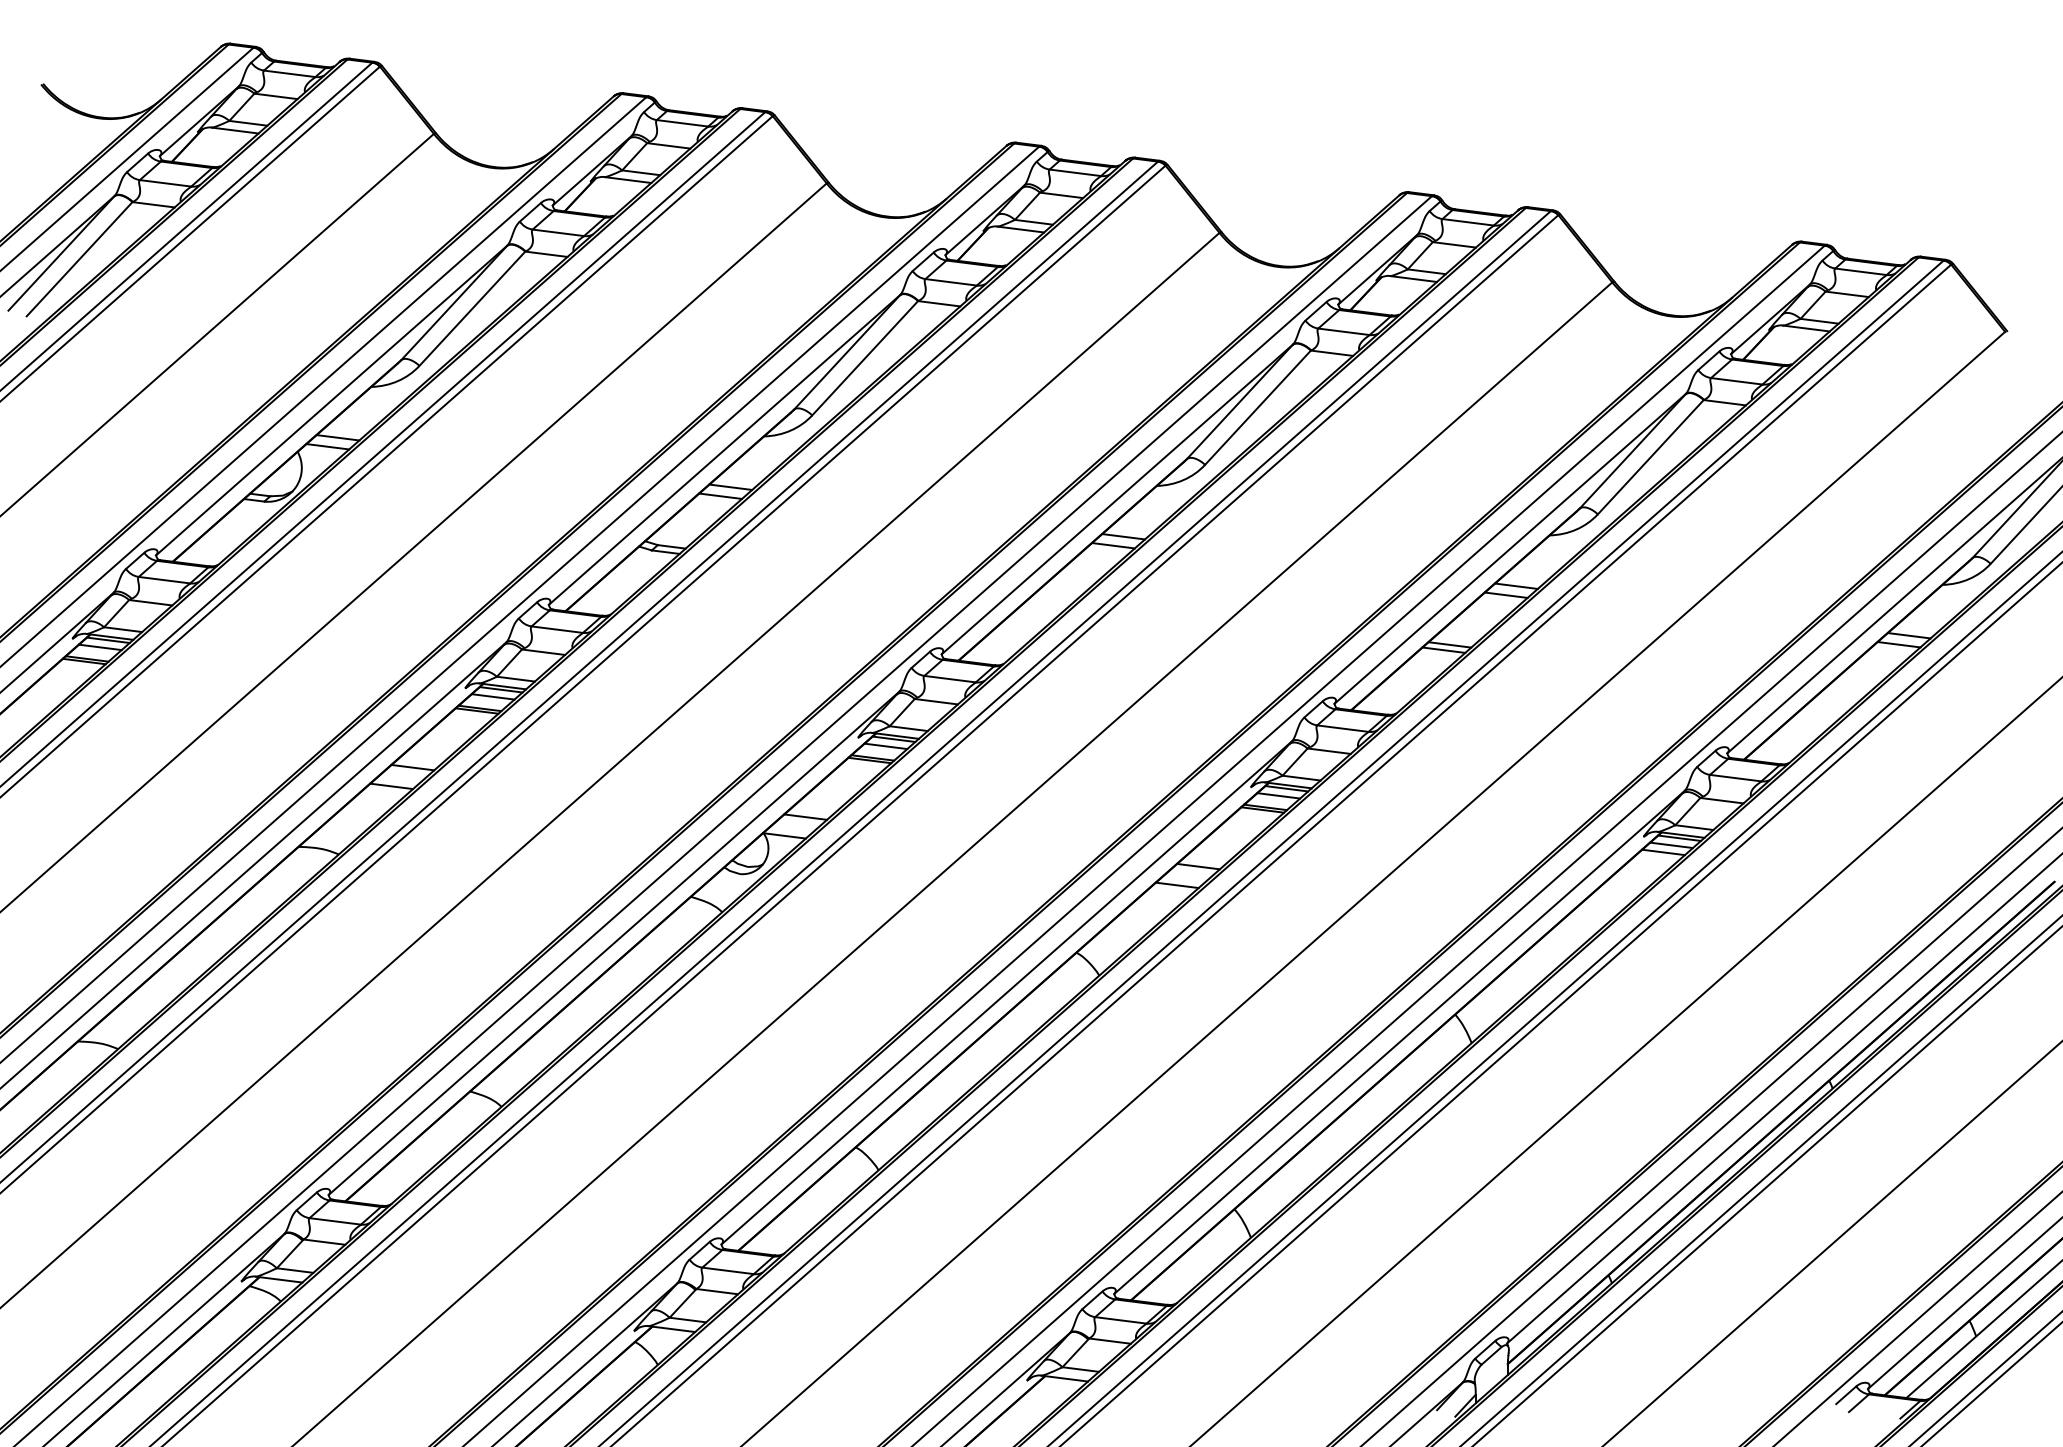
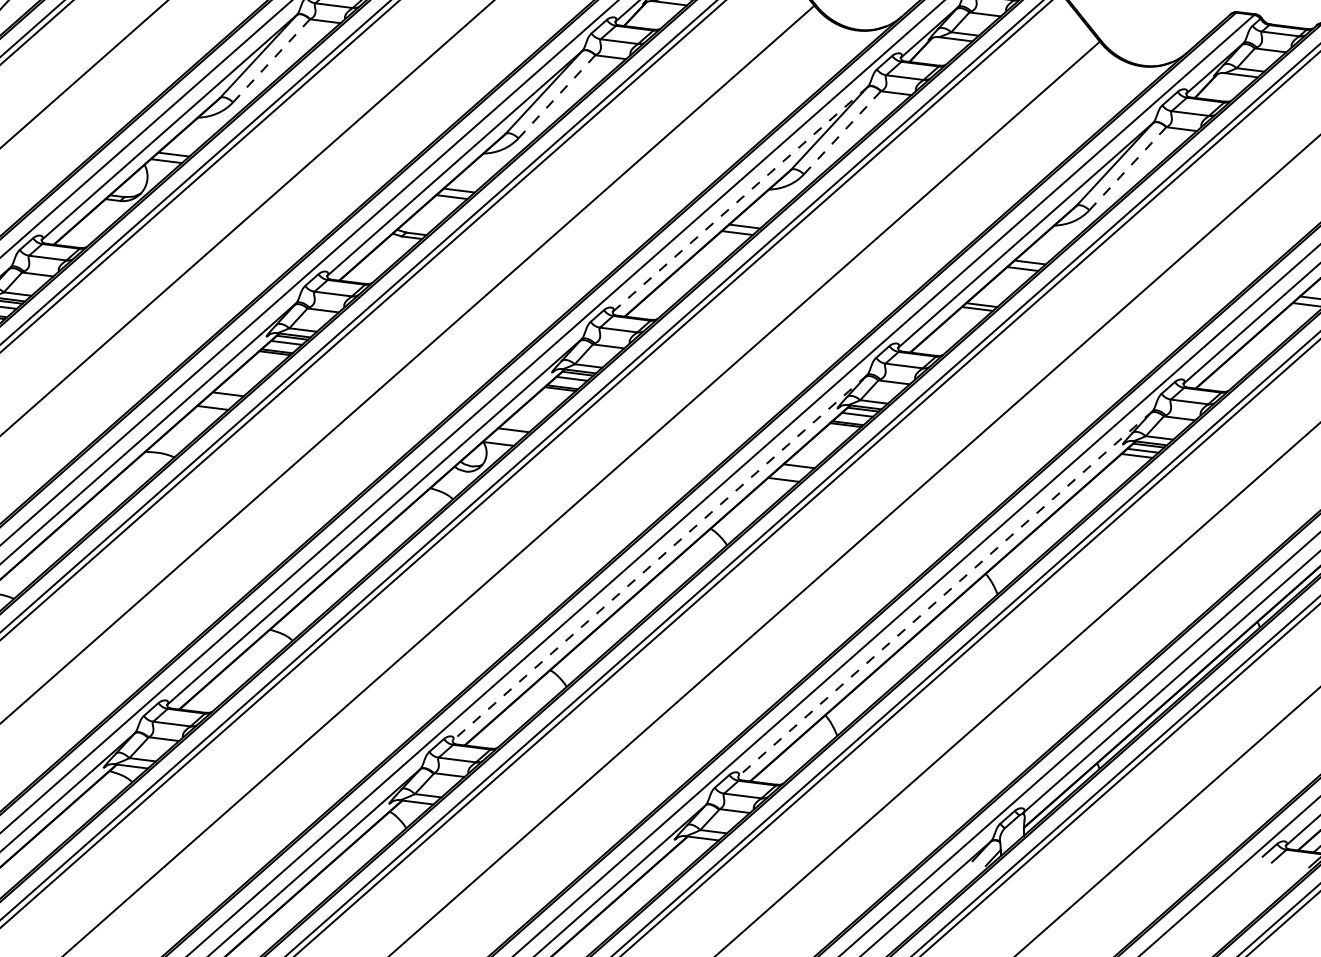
line: (472, 308) -> (271, 60), solid -> dashed
line: (865, 358) -> (557, 97), solid -> dashed
line: (1258, 407) -> (842, 132), solid -> dashed
line: (1650, 457) -> (1127, 168), solid -> dashed
line: (1116, 499) -> (739, 199), solid -> dashed
line: (1006, 993) -> (659, 558), solid -> dashed
line: (1399, 1042) -> (945, 594), solid -> dashed

